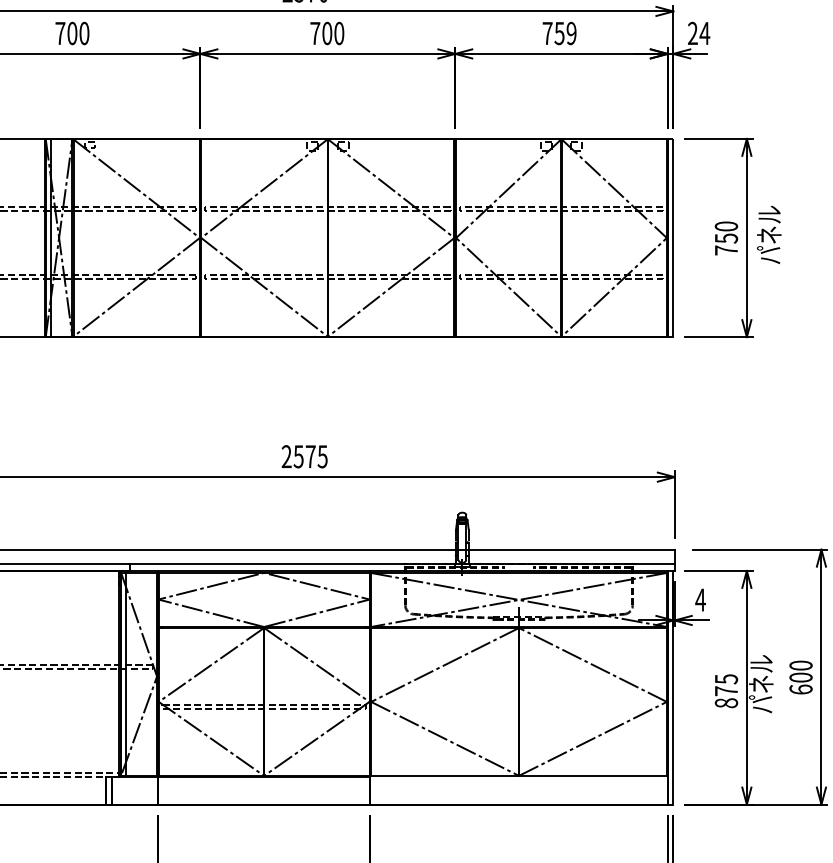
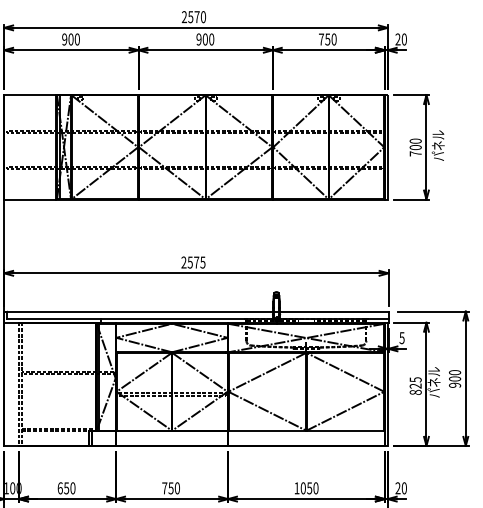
text: (59, 33) -> (64, 39), 700 -> 900
text: (314, 33) -> (198, 39), 700 -> 900
text: (570, 33) -> (333, 39), 759 -> 750
text: (705, 33) -> (404, 39), 24 -> 20
text: (726, 238) -> (415, 147), 750 -> 700
text: (699, 600) -> (401, 338), 4 -> 5
text: (801, 688) -> (455, 384), 600 -> 900
text: (726, 689) -> (415, 385), 875 -> 825

